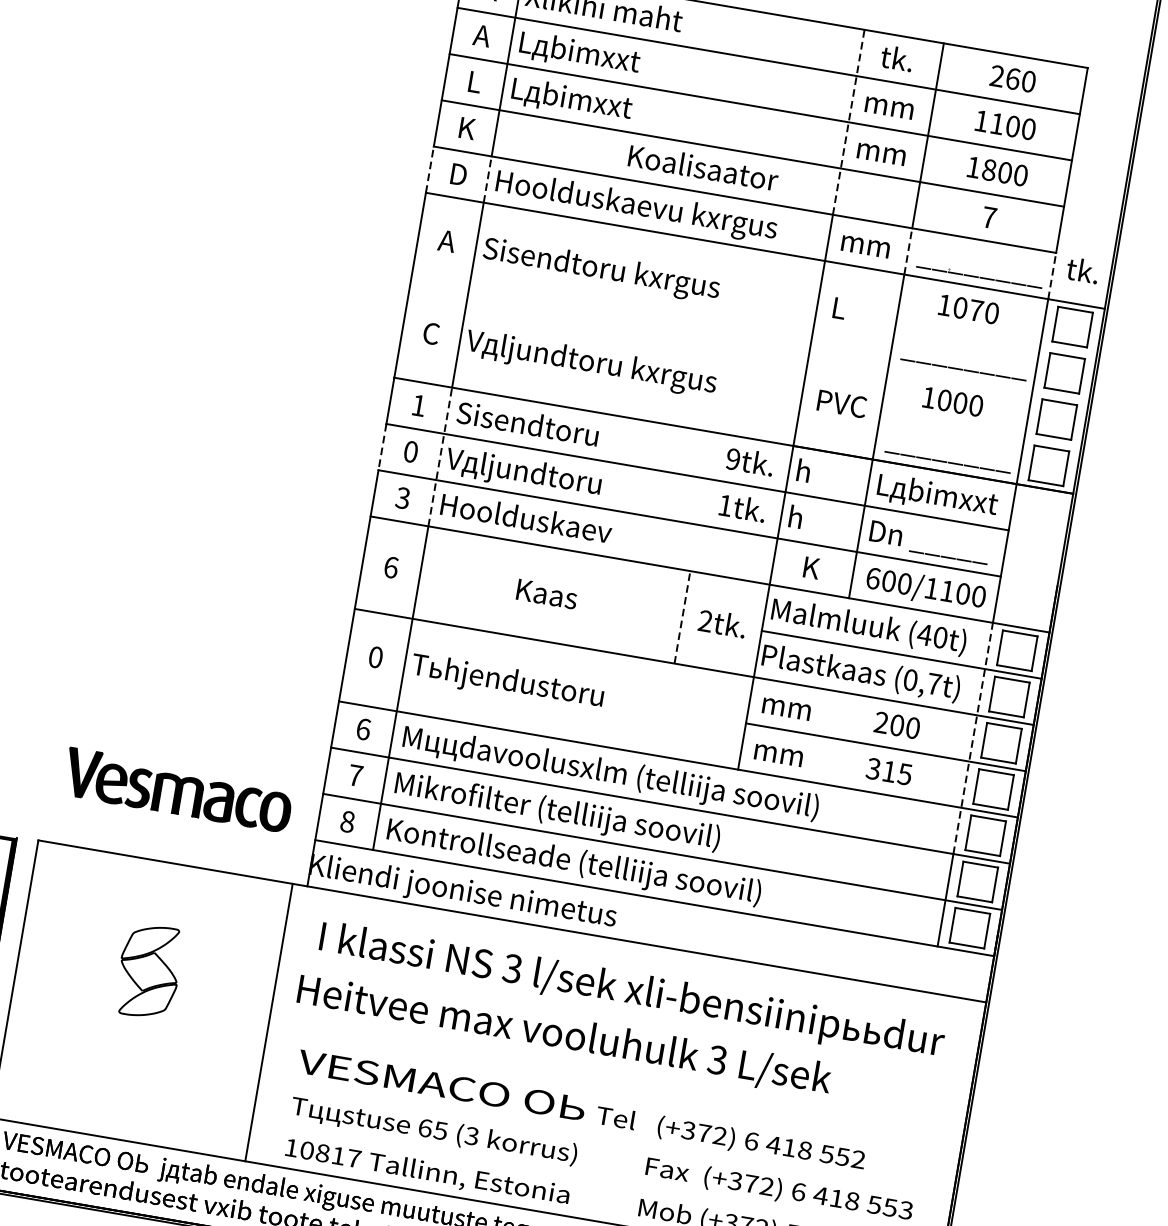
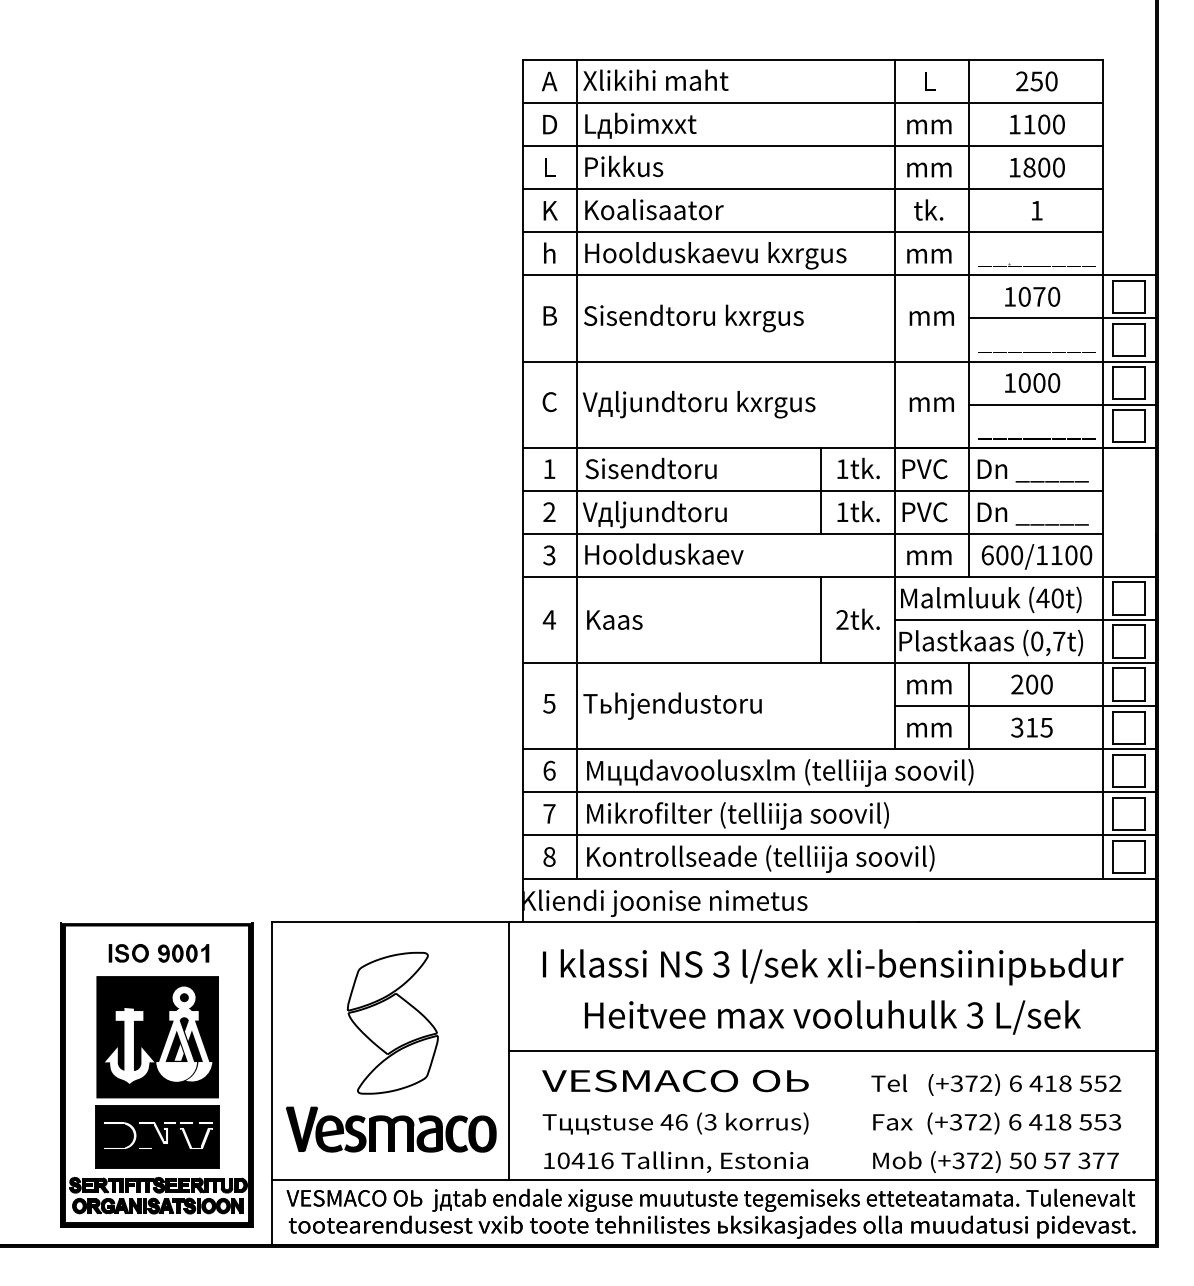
text: (482, 35) -> (549, 124), A -> D
text: (896, 58) -> (928, 80), tk. -> L
text: (1012, 78) -> (1036, 81), 260 -> 250
text: (572, 99) -> (641, 168), Lдbimххt -> Pikkus
line: (848, 121) -> (894, 145), dashed -> solid
text: (703, 167) -> (654, 209), moved
line: (429, 169) -> (522, 253), dashed -> solid
text: (459, 173) -> (550, 252), D -> h
line: (487, 179) -> (576, 253), dashed -> solid
text: (988, 217) -> (1036, 210), 7 -> 1
text: (447, 240) -> (549, 315), A -> B
line: (908, 251) -> (968, 253), dashed -> solid
text: (1082, 269) -> (928, 209), moved
line: (1051, 275) -> (1102, 253), dashed -> solid
text: (857, 310) -> (931, 315), L -> mm
line: (996, 337) -> (1061, 318), added
line: (748, 343) -> (838, 361), added
text: (841, 404) -> (931, 402), PVC -> mm
line: (980, 430) -> (1061, 404), added
line: (381, 447) -> (522, 512), dashed -> solid
text: (410, 452) -> (549, 512), 0 -> 2
line: (439, 457) -> (576, 512), dashed -> solid
text: (733, 459) -> (842, 469), 9tk. -> 1tk.
text: (821, 473) -> (924, 468), h -> PVC
line: (705, 478) -> (820, 490), added
text: (937, 495) -> (1032, 470), Lдbimххt -> Dn _____
text: (813, 519) -> (924, 511), h -> PVC
text: (390, 566) -> (548, 619), 6 -> 4
text: (811, 566) -> (929, 554), K -> mm
text: (546, 593) -> (614, 619), moved
line: (682, 616) -> (820, 619), dashed -> solid
text: (375, 657) -> (549, 703), 0 -> 5
line: (825, 737) -> (968, 706), added
line: (972, 738) -> (1102, 684), dashed -> solid
part: (178, 790) -> (391, 1129), moved
part: (148, 970) -> (392, 1022), size x1.67
text: (564, 1036) -> (832, 1017), moved
line: (615, 1081) -> (832, 1050), added
text: (432, 1129) -> (673, 1122), 65 -> 46
text: (730, 1138) -> (996, 1084), moved
text: (338, 1155) -> (592, 1160), 10817 -> 10416

